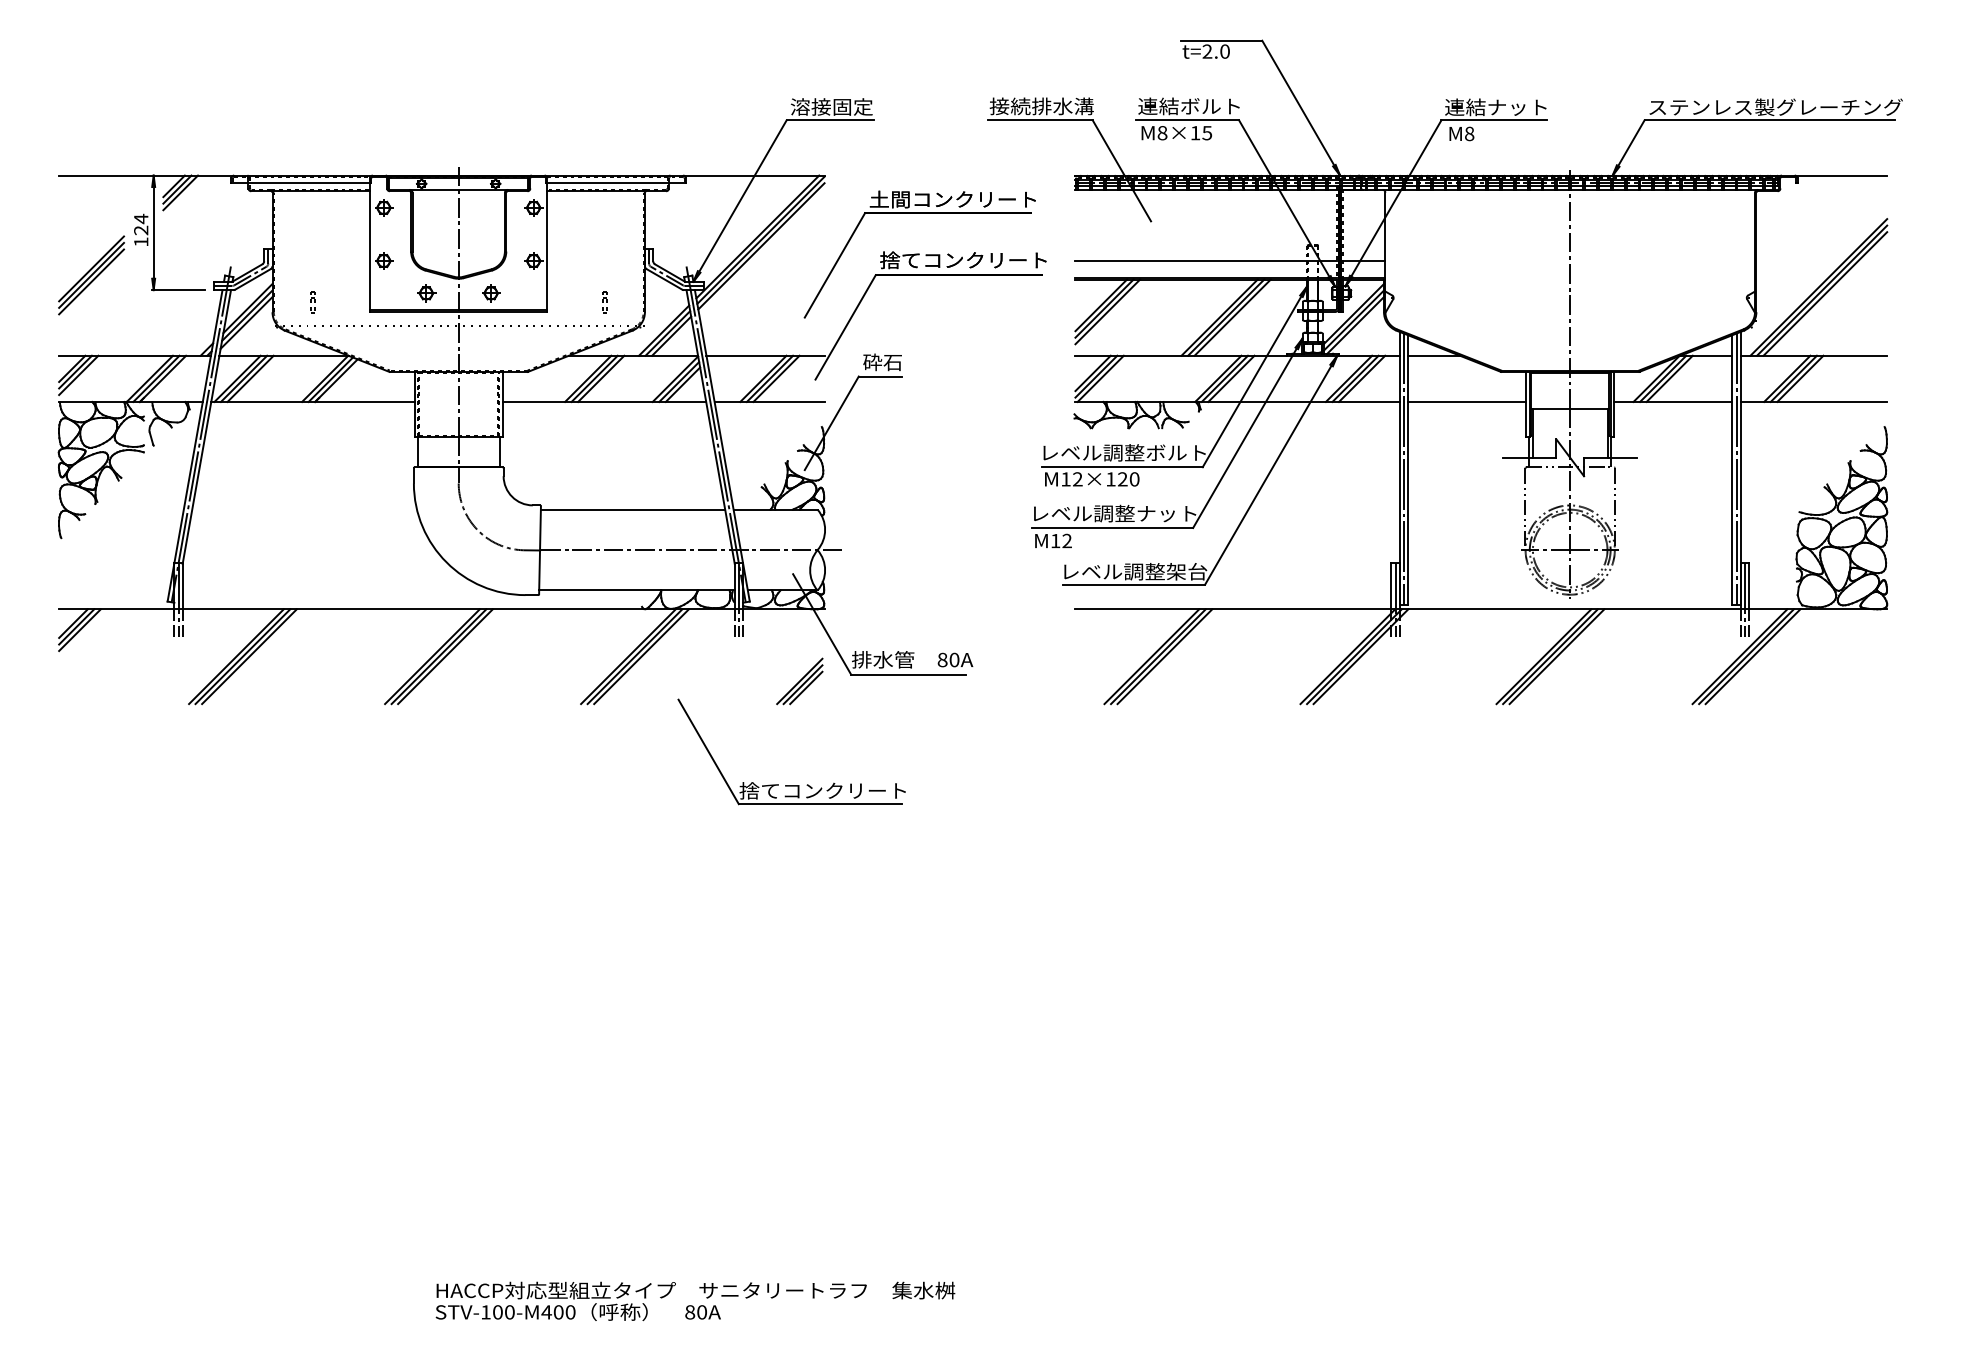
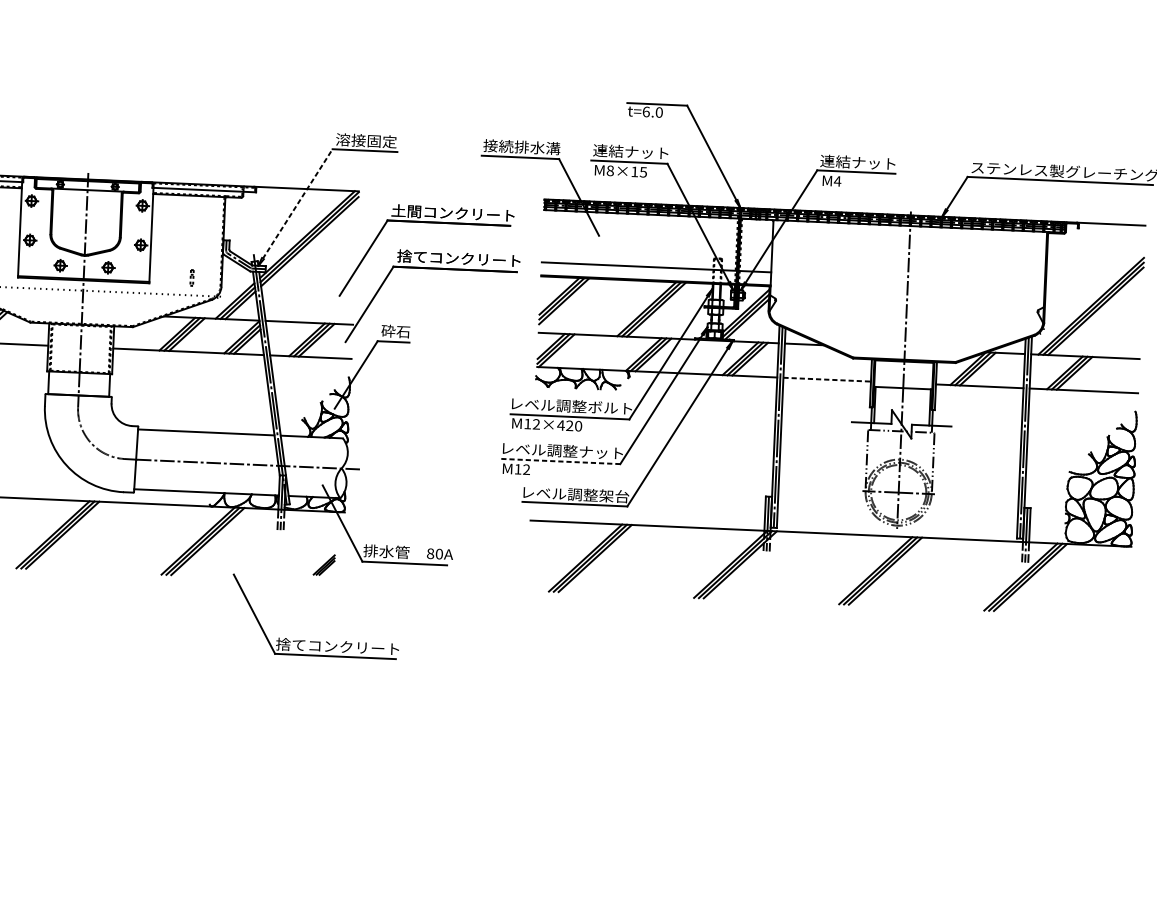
text: (1207, 51) -> (646, 111), t=2.0 -> t=6.0
text: (1200, 106) -> (639, 152), 連結ボルト -> 連結ナット
text: (1469, 133) -> (837, 181), M8 -> M4
line: (740, 200) -> (295, 207), solid -> dashed
line: (1467, 401) -> (827, 379), solid -> dashed
text: (1110, 479) -> (560, 425), M12×120 -> M12×420
line: (1113, 527) -> (561, 461), solid -> dashed
part: (799, 681) -> (323, 565), size x0.6

